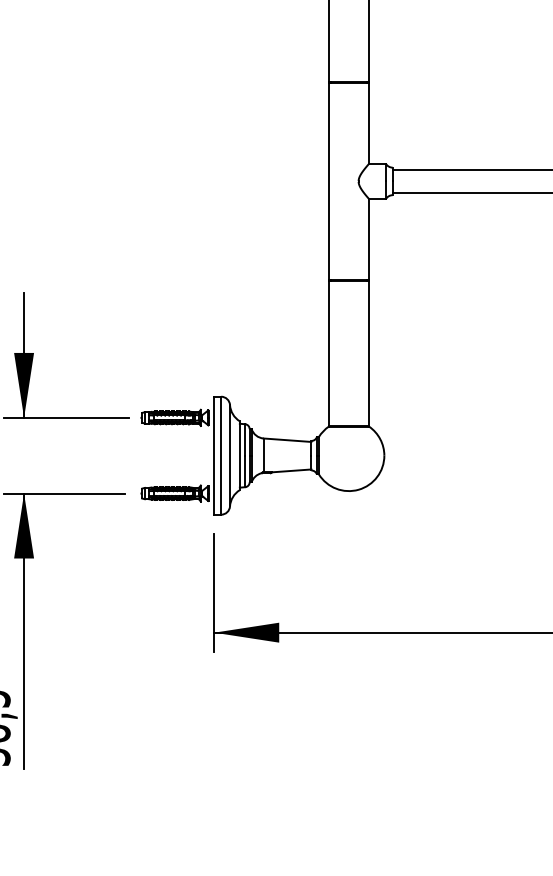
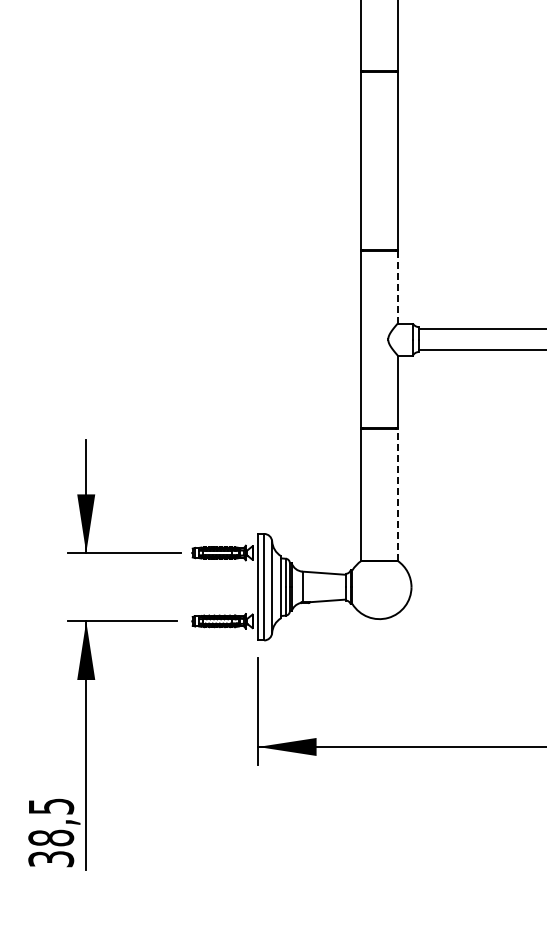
line: (368, 122) -> (397, 286), solid -> dashed
line: (368, 353) -> (397, 494), solid -> dashed

